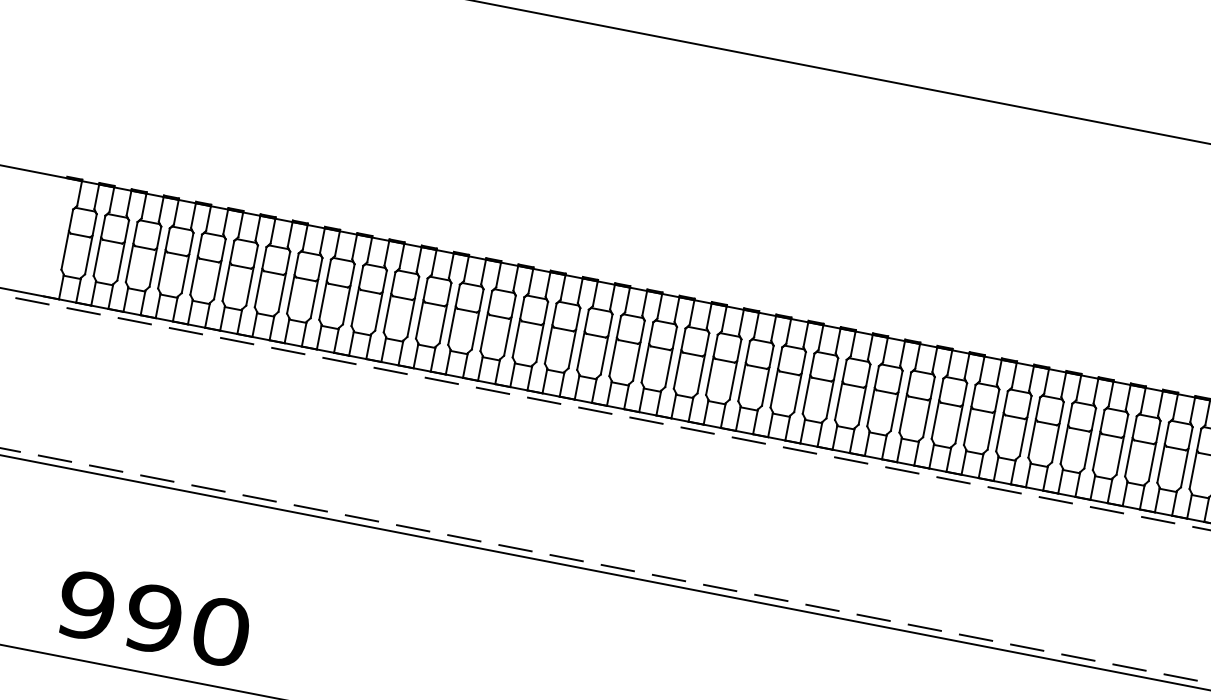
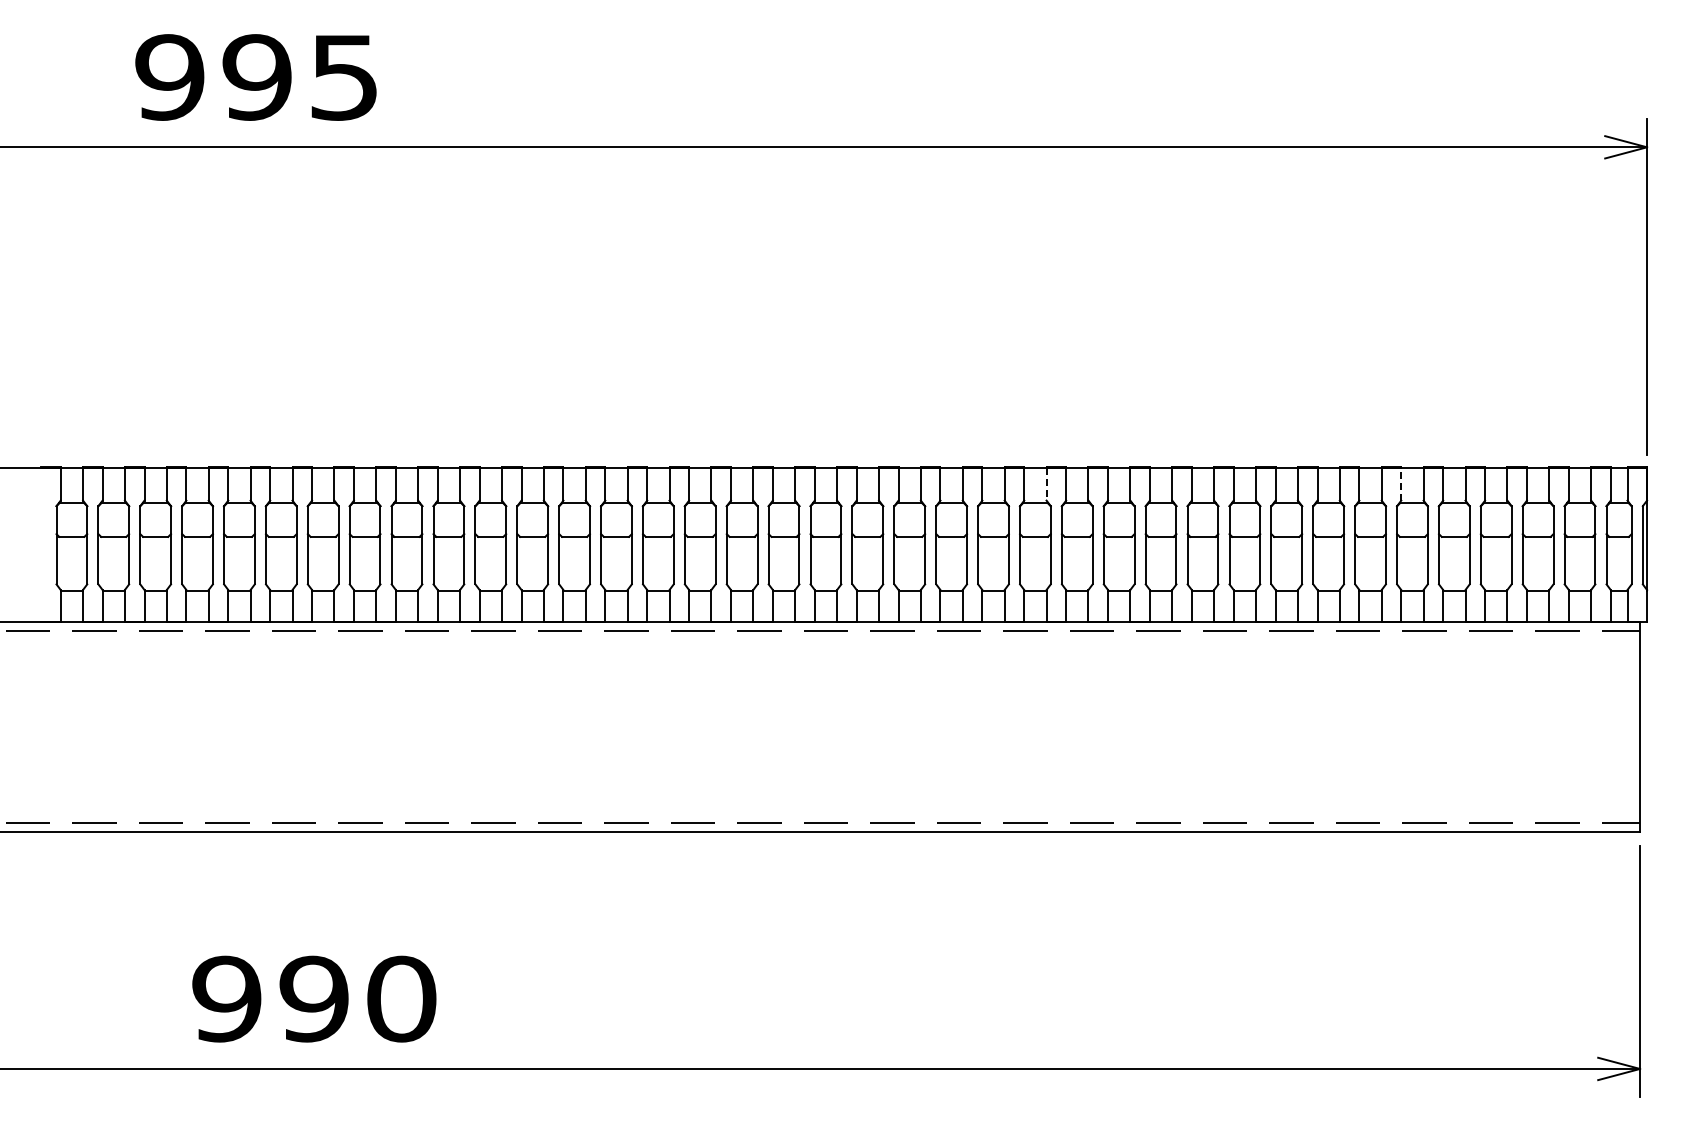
line: (837, 341) -> (1046, 485), solid -> dashed
line: (1111, 394) -> (1401, 484), solid -> dashed
text: (154, 618) -> (314, 998), moved

